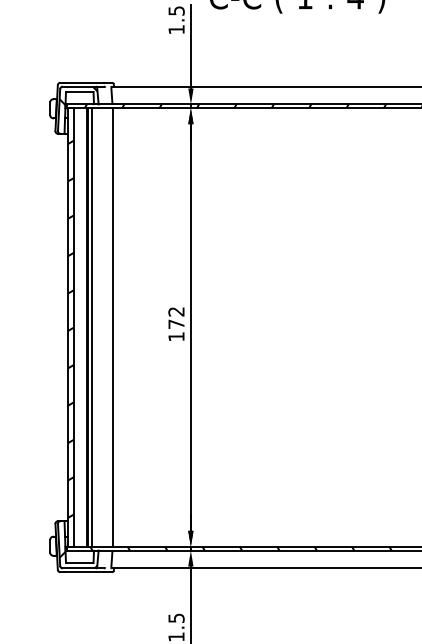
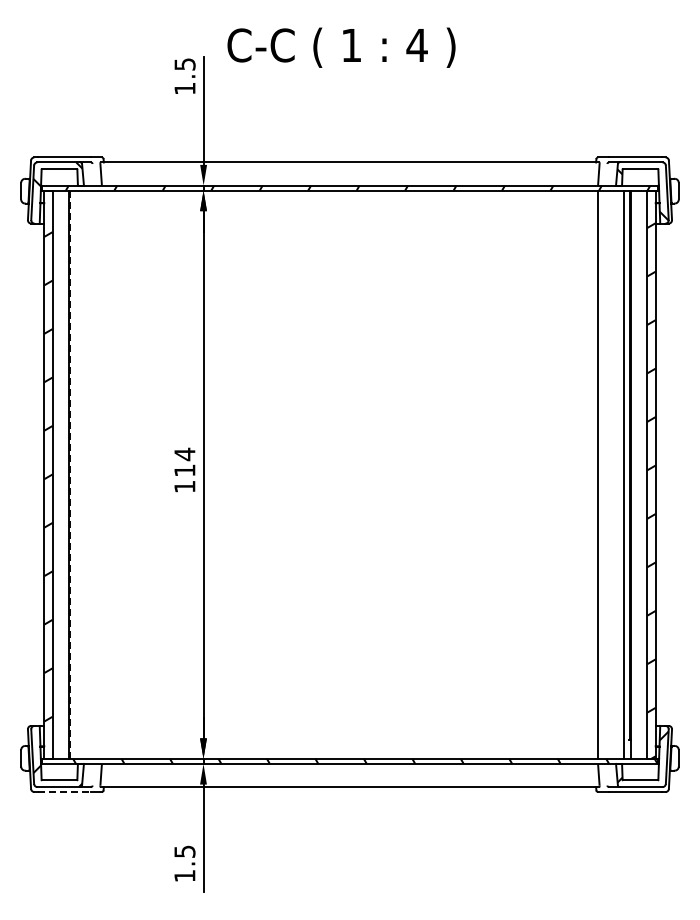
text: (176, 317) -> (184, 461), 172 -> 114
line: (88, 327) -> (70, 474), solid -> dashed
line: (92, 327) -> (75, 474), removed
line: (112, 327) -> (102, 474), removed
line: (84, 572) -> (65, 792), solid -> dashed

